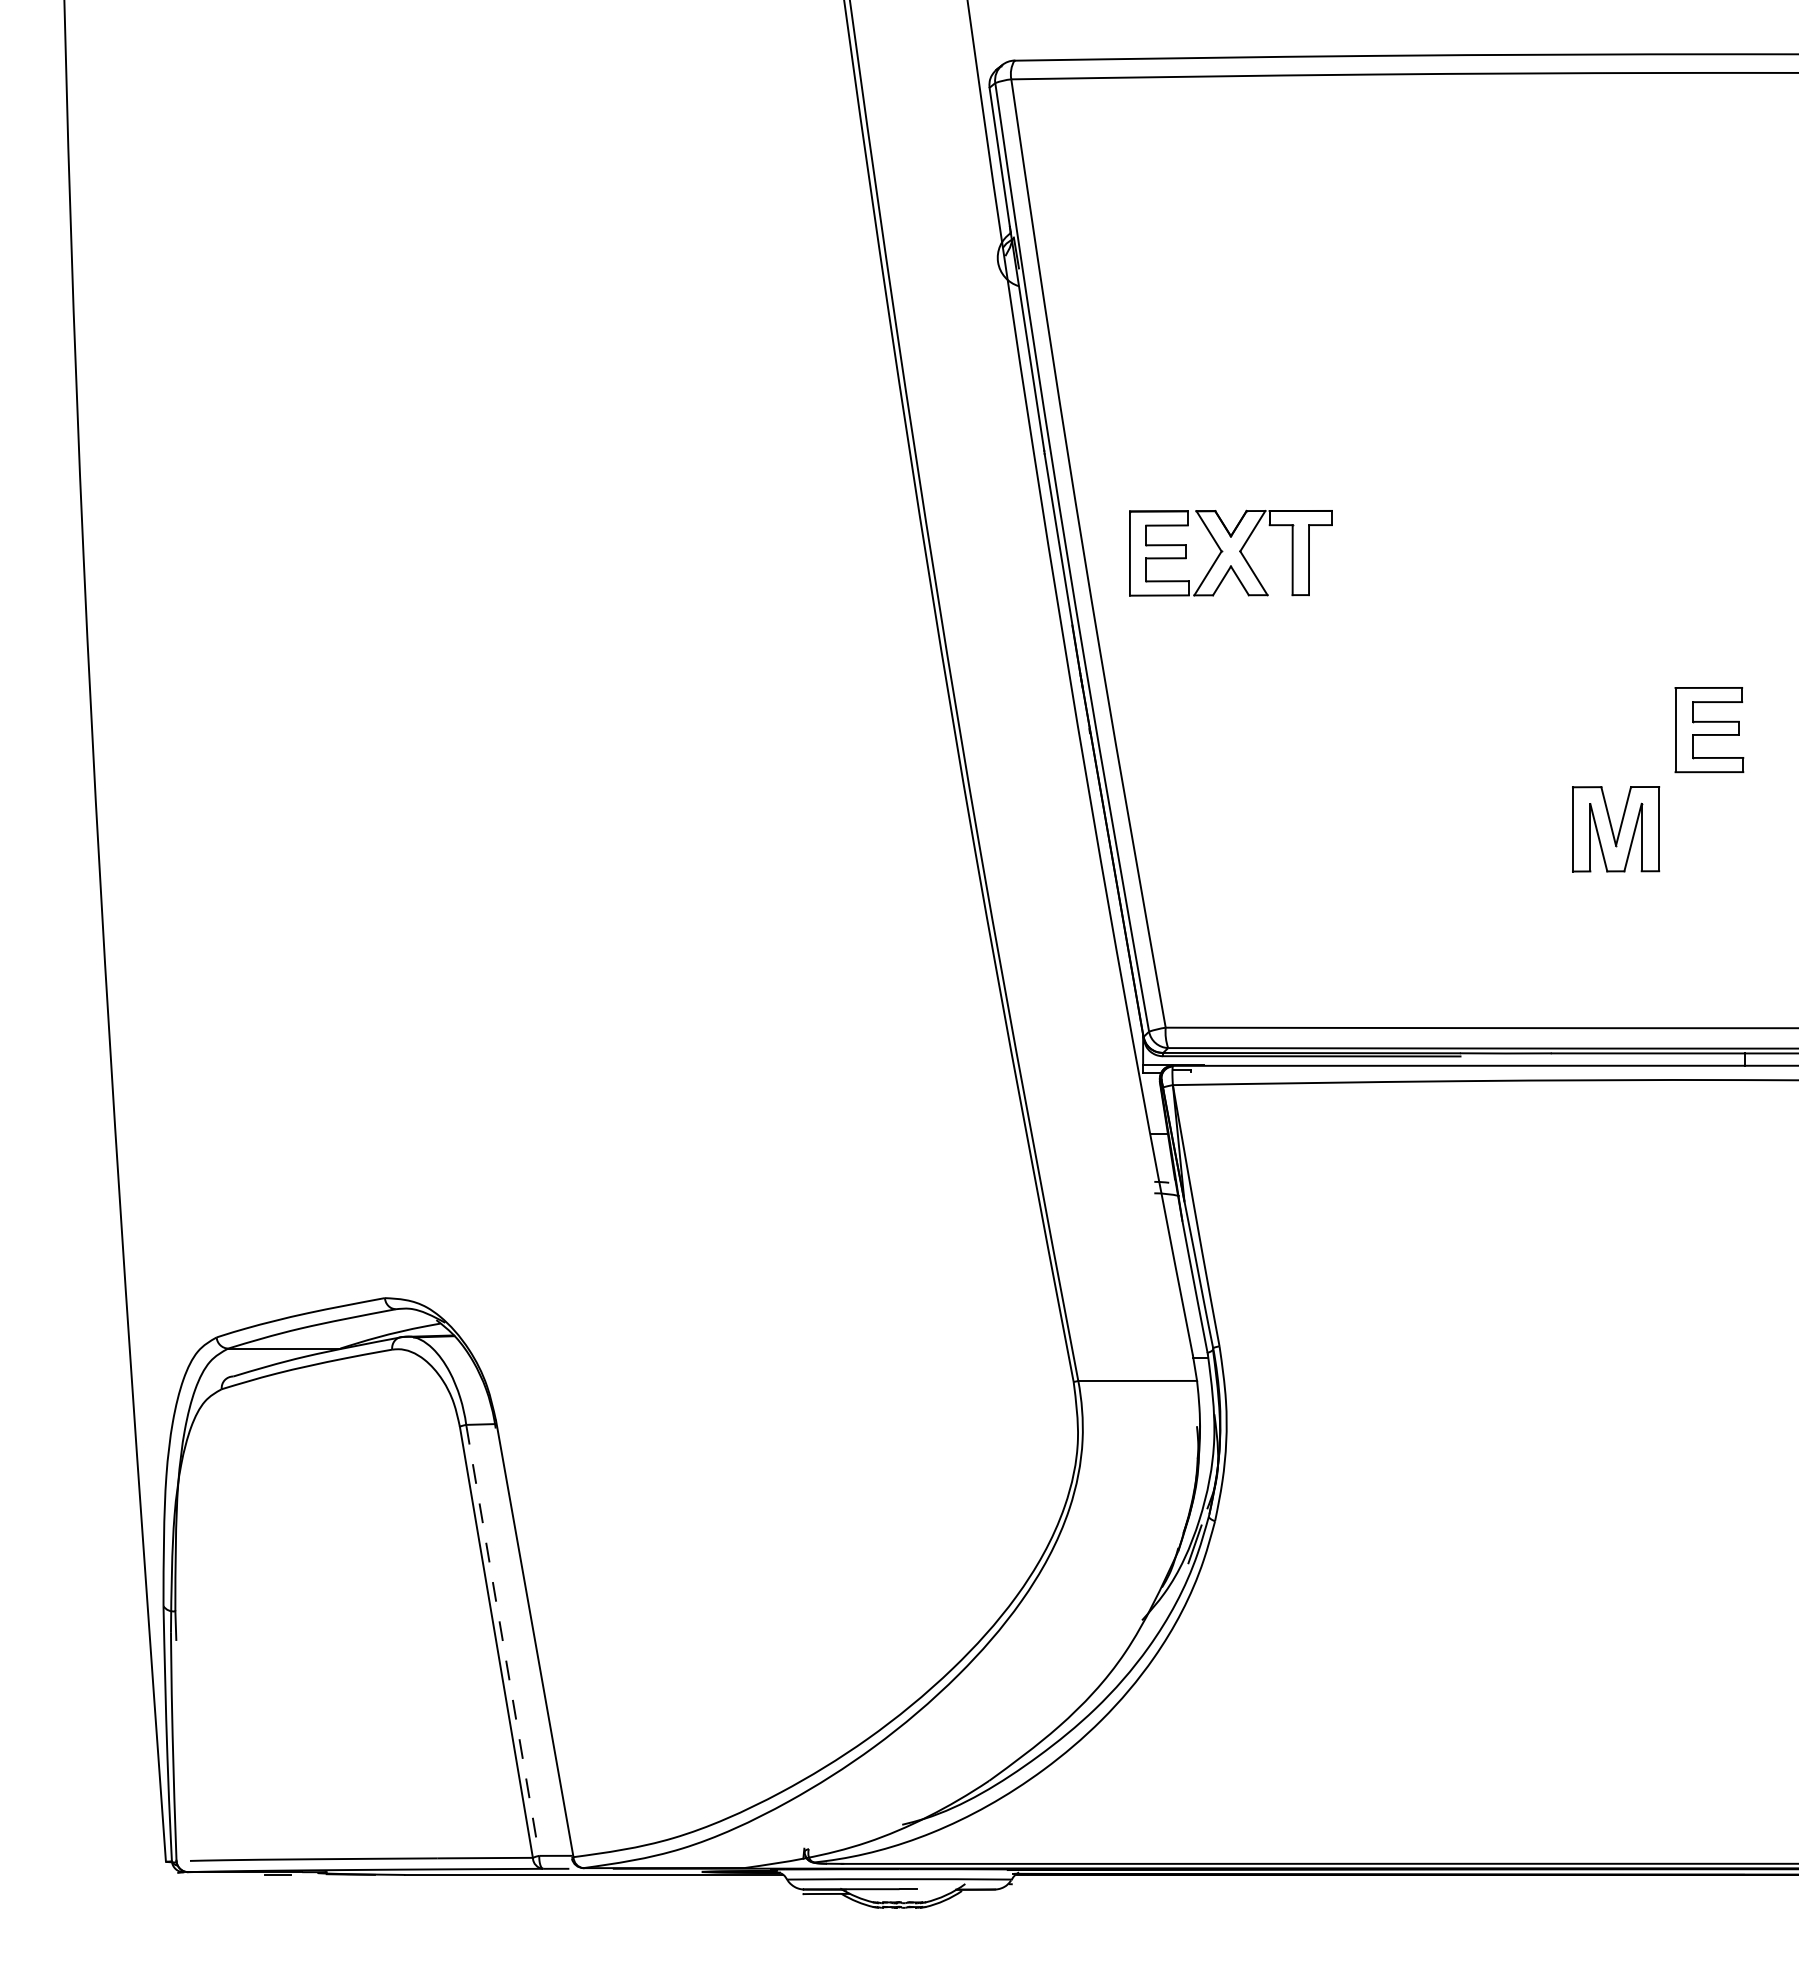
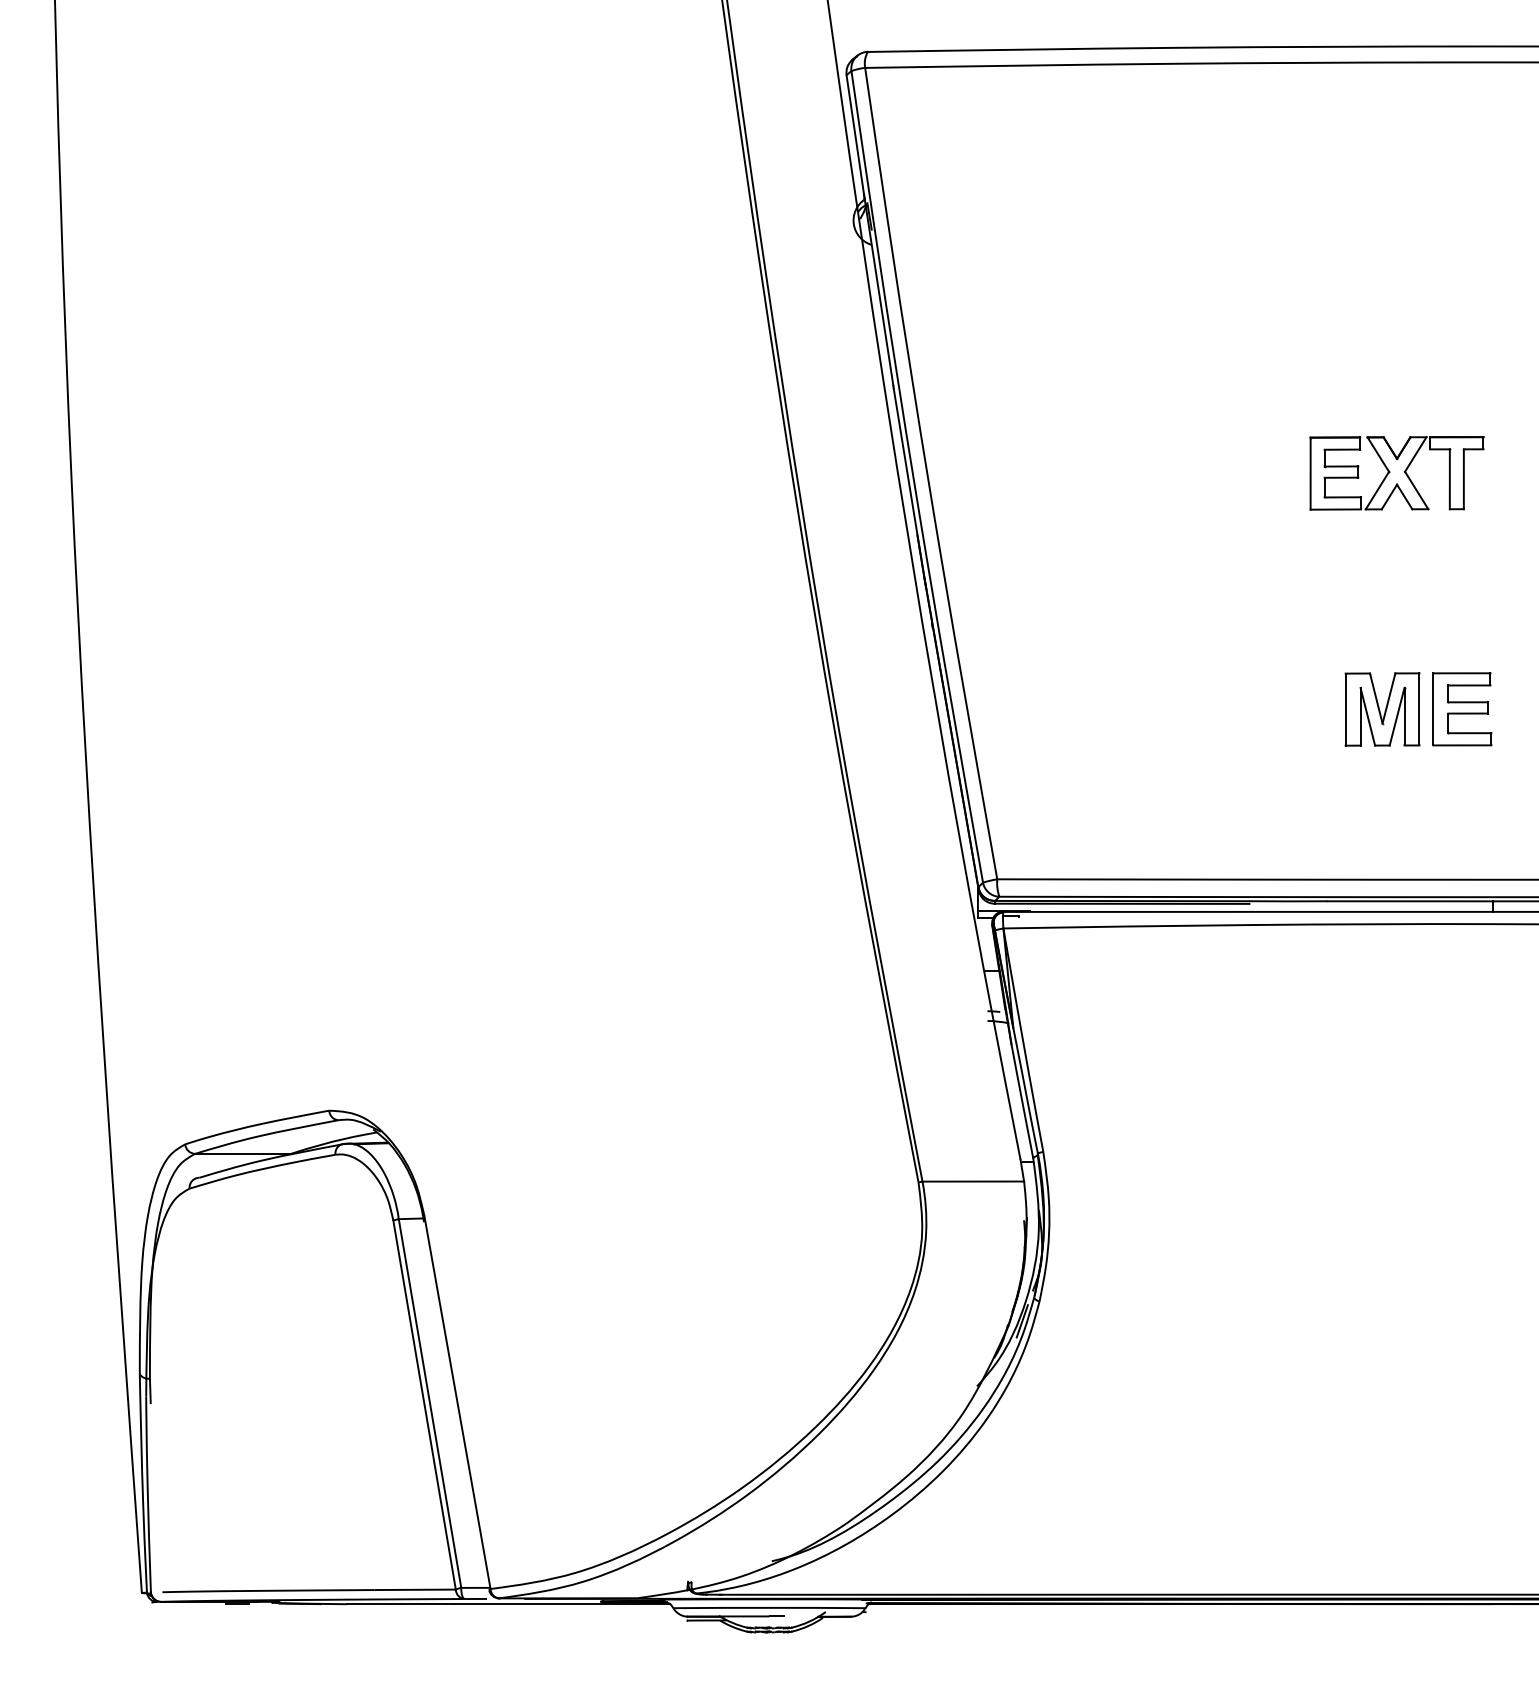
part: (1230, 552) -> (1396, 472), moved
part: (1709, 730) -> (1462, 709), moved
line: (502, 1640) -> (429, 1403), dashed -> solid

